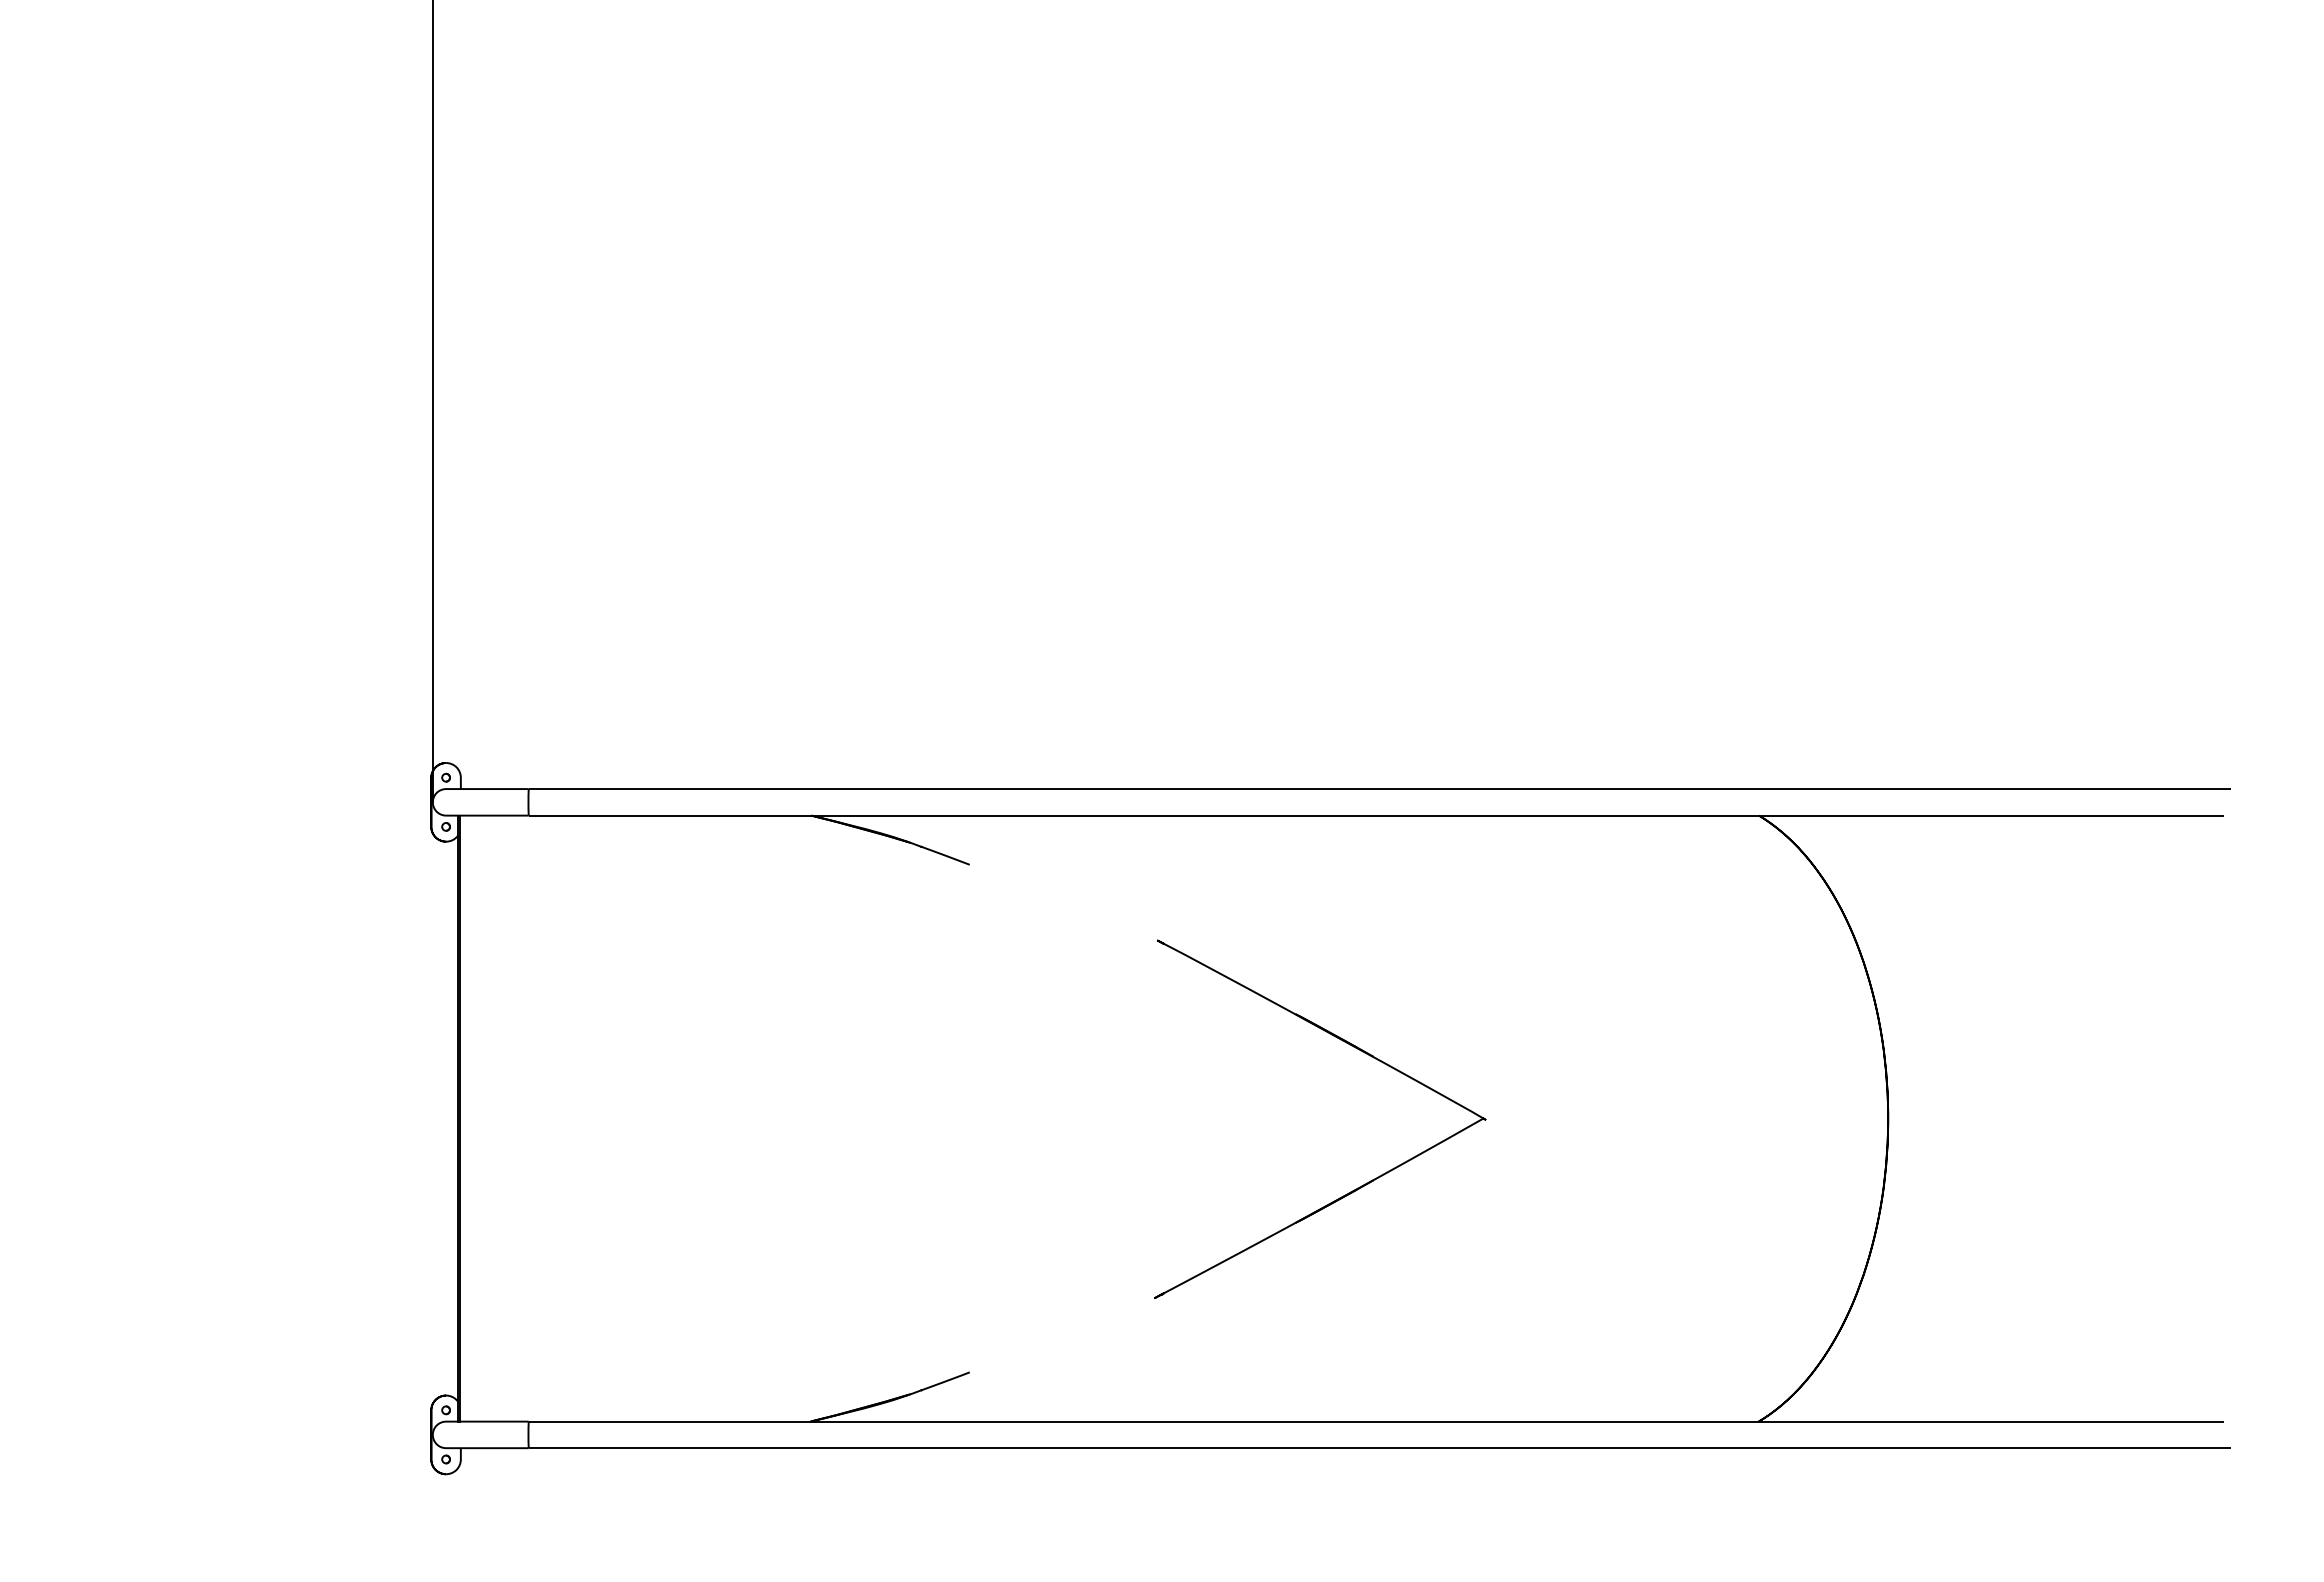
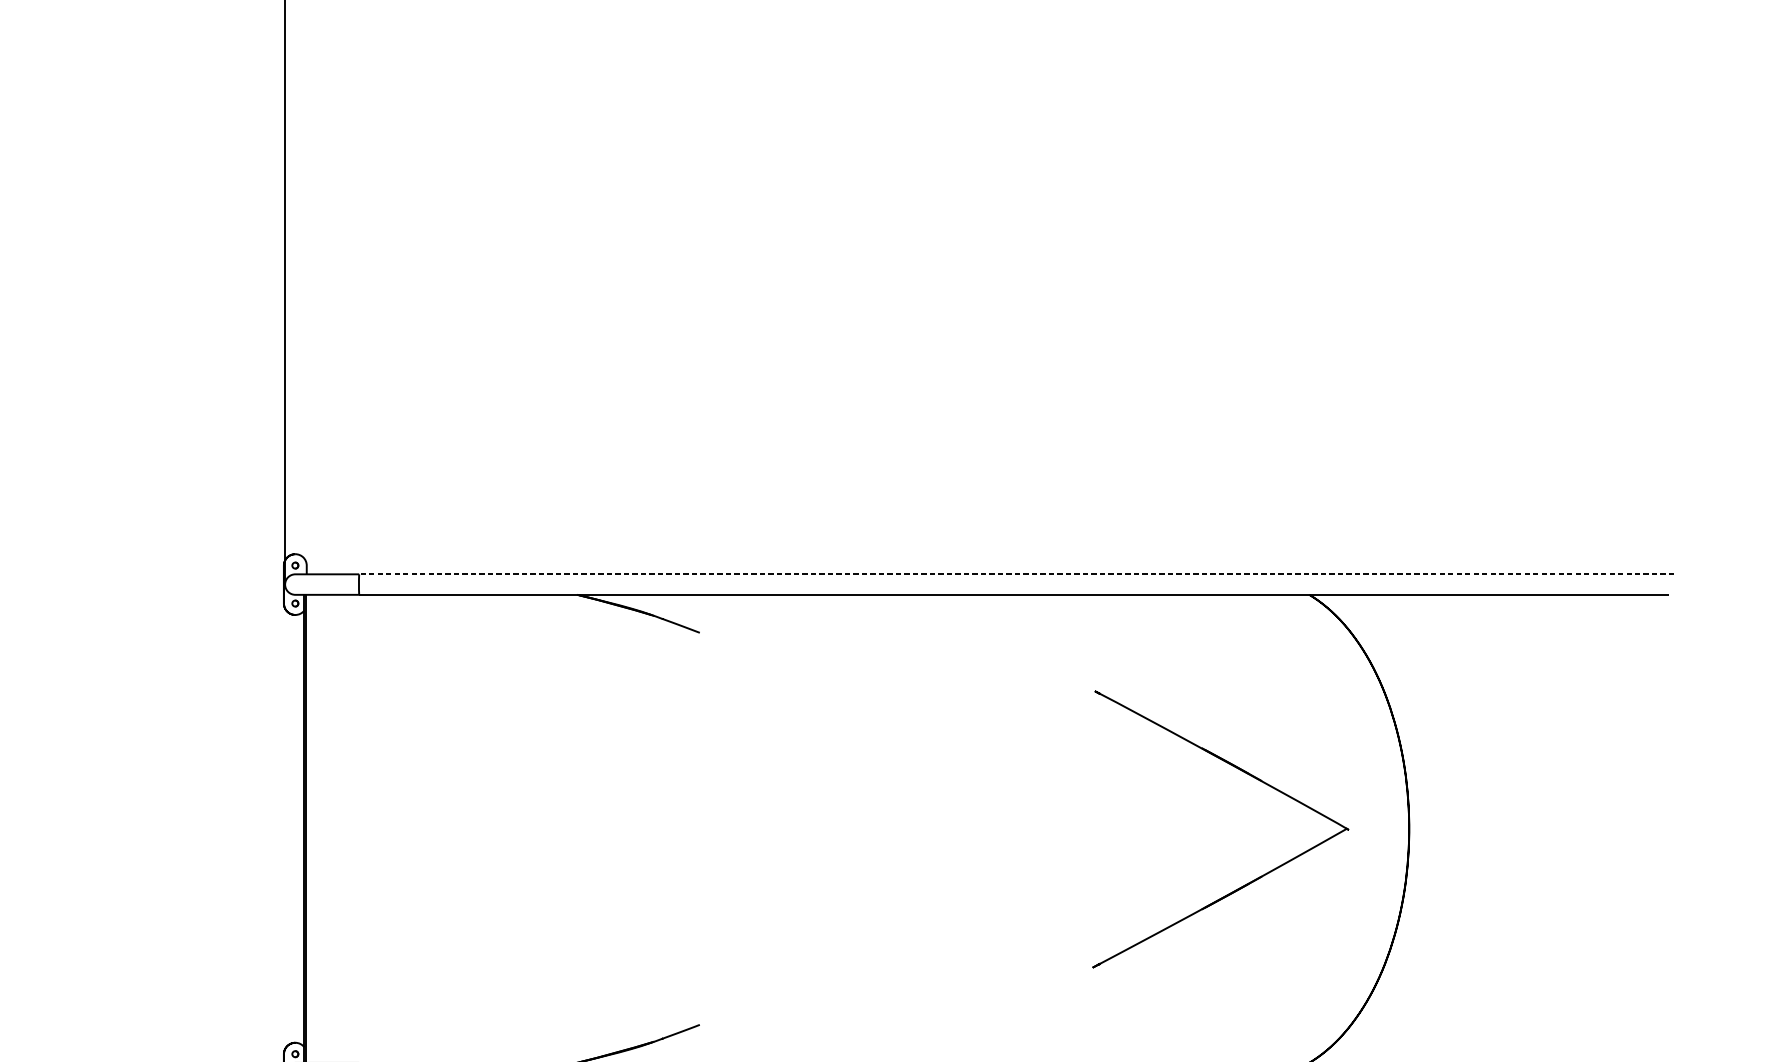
line: (1378, 789) -> (1015, 574), solid -> dashed
part: (1362, 1052) -> (1253, 777), moved

